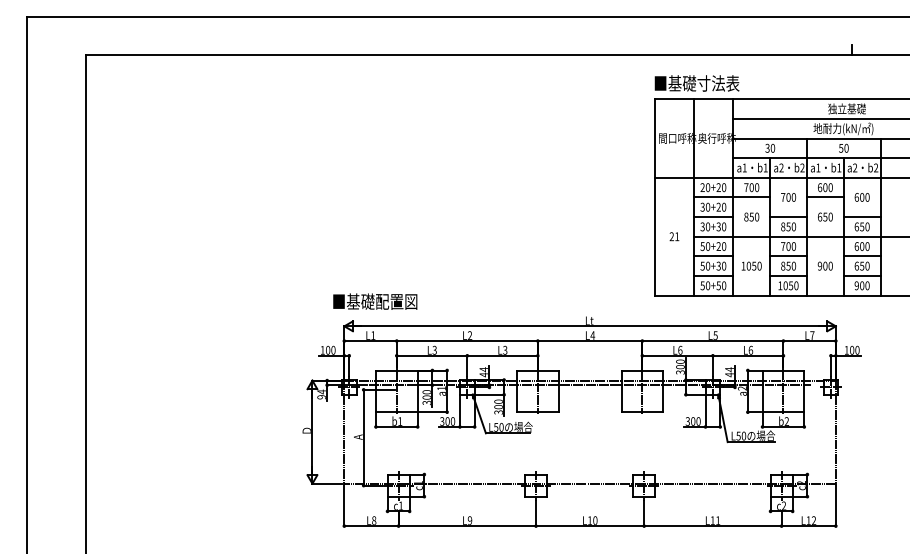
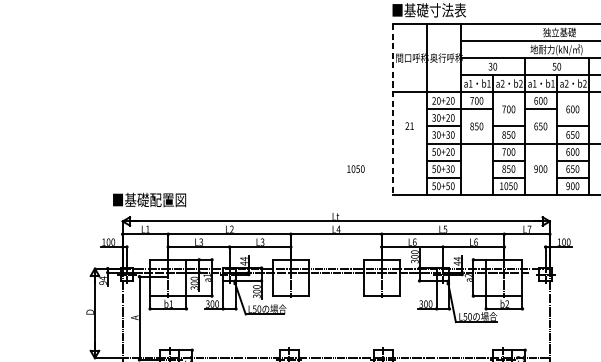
line: (654, 197) -> (392, 109), solid -> dashed
text: (674, 236) -> (409, 125), moved
text: (751, 265) -> (355, 168), moved

